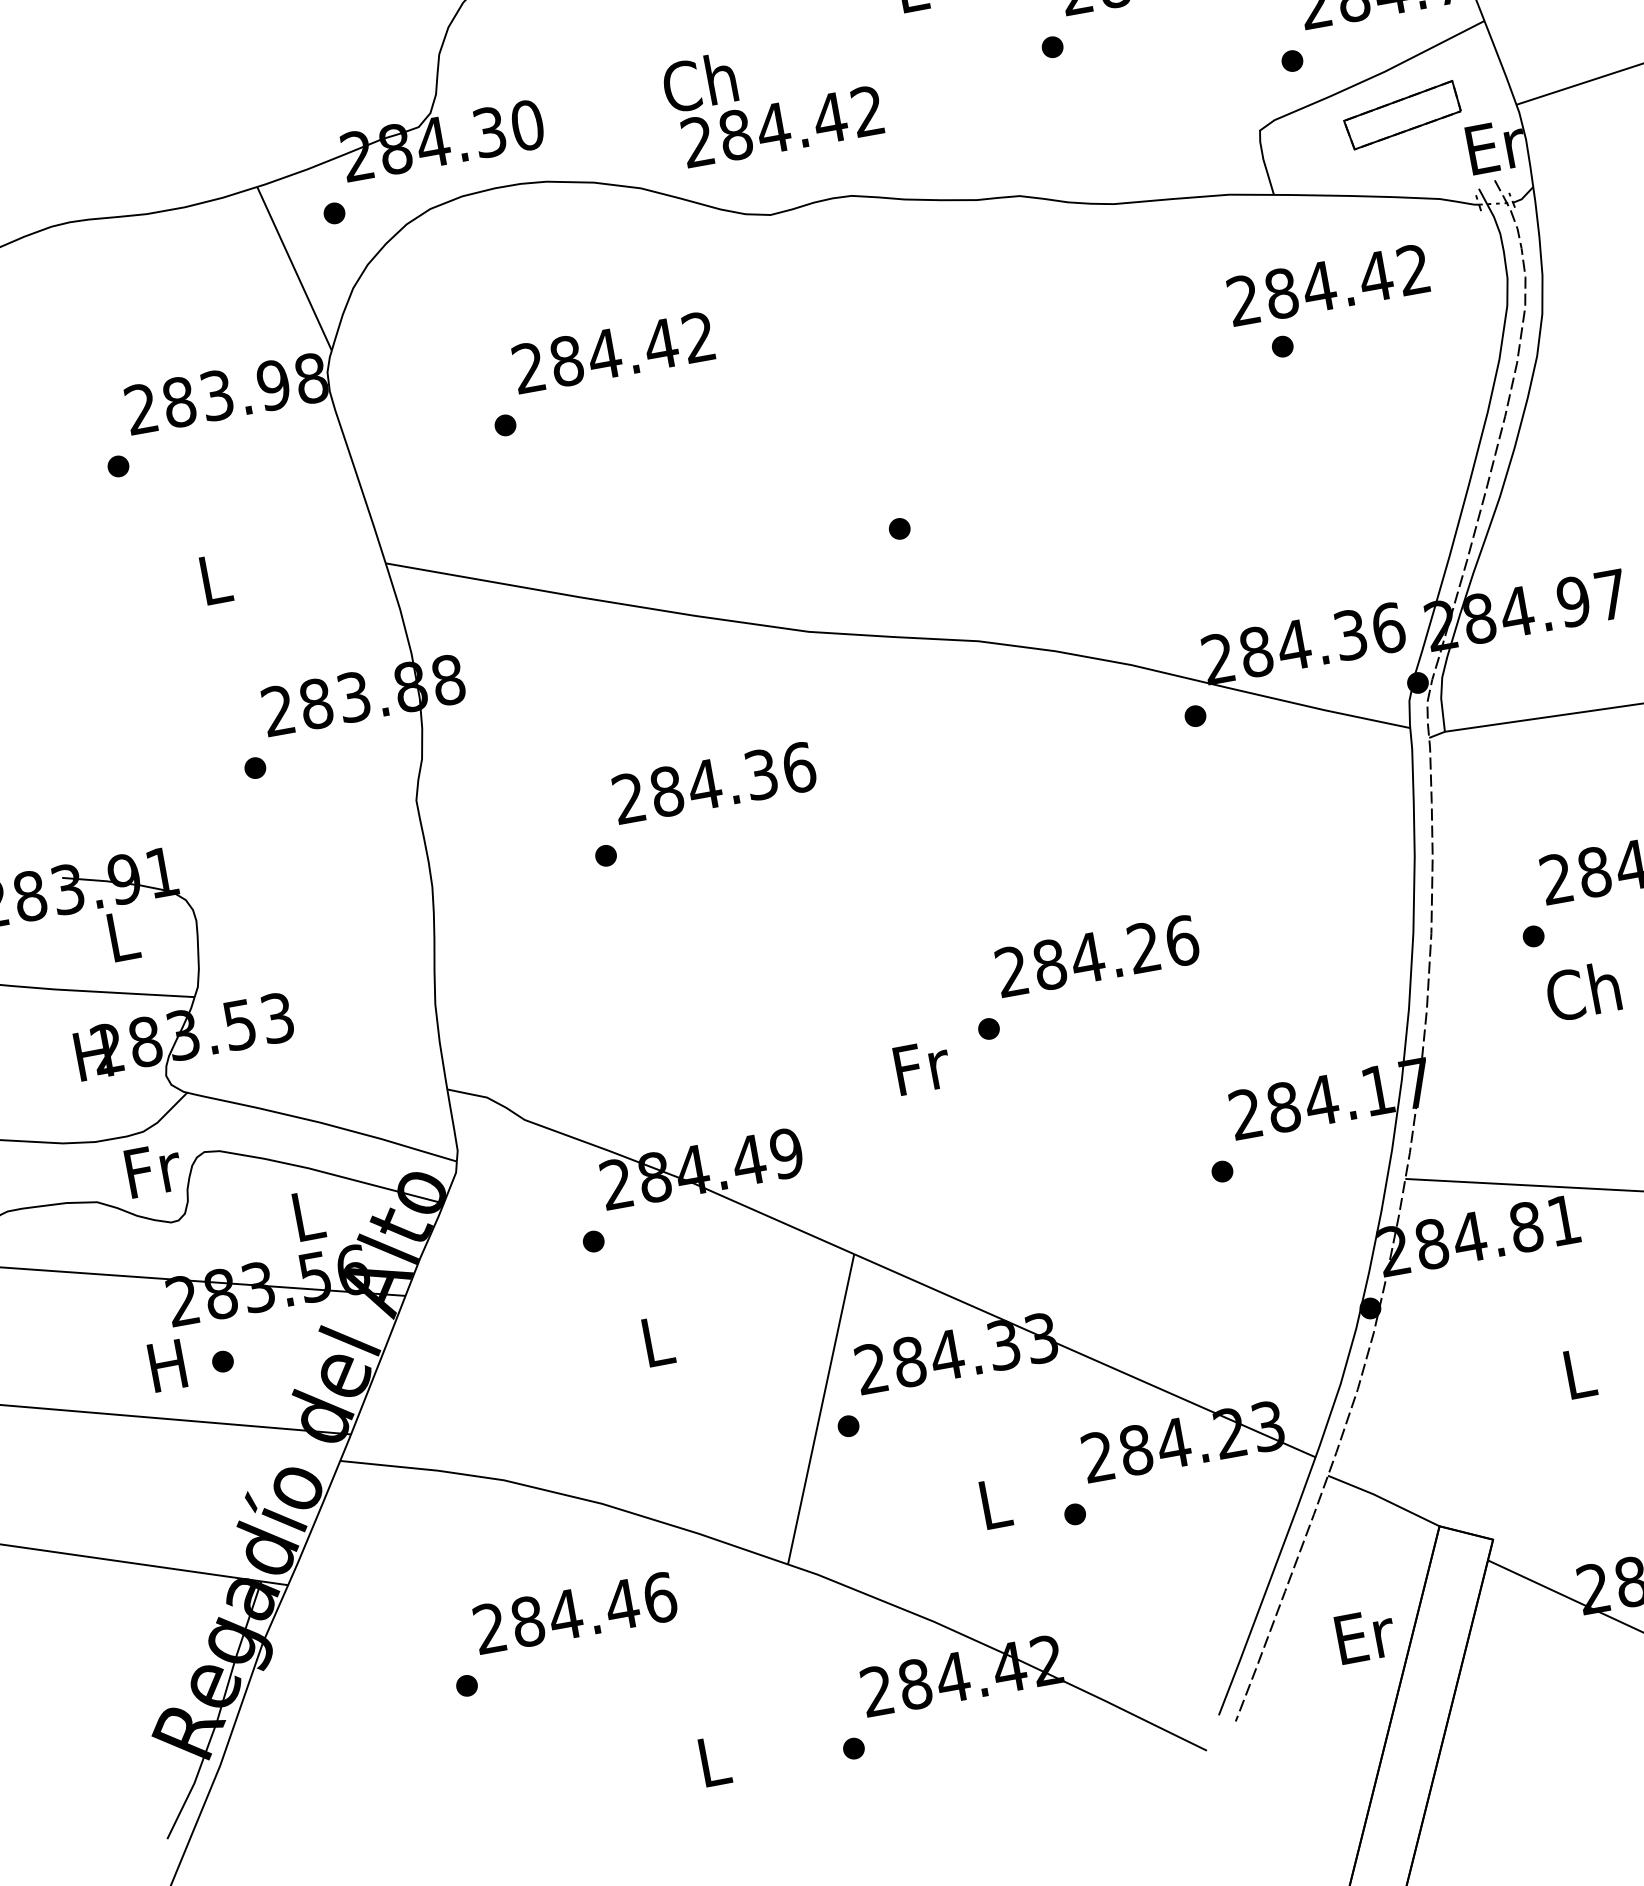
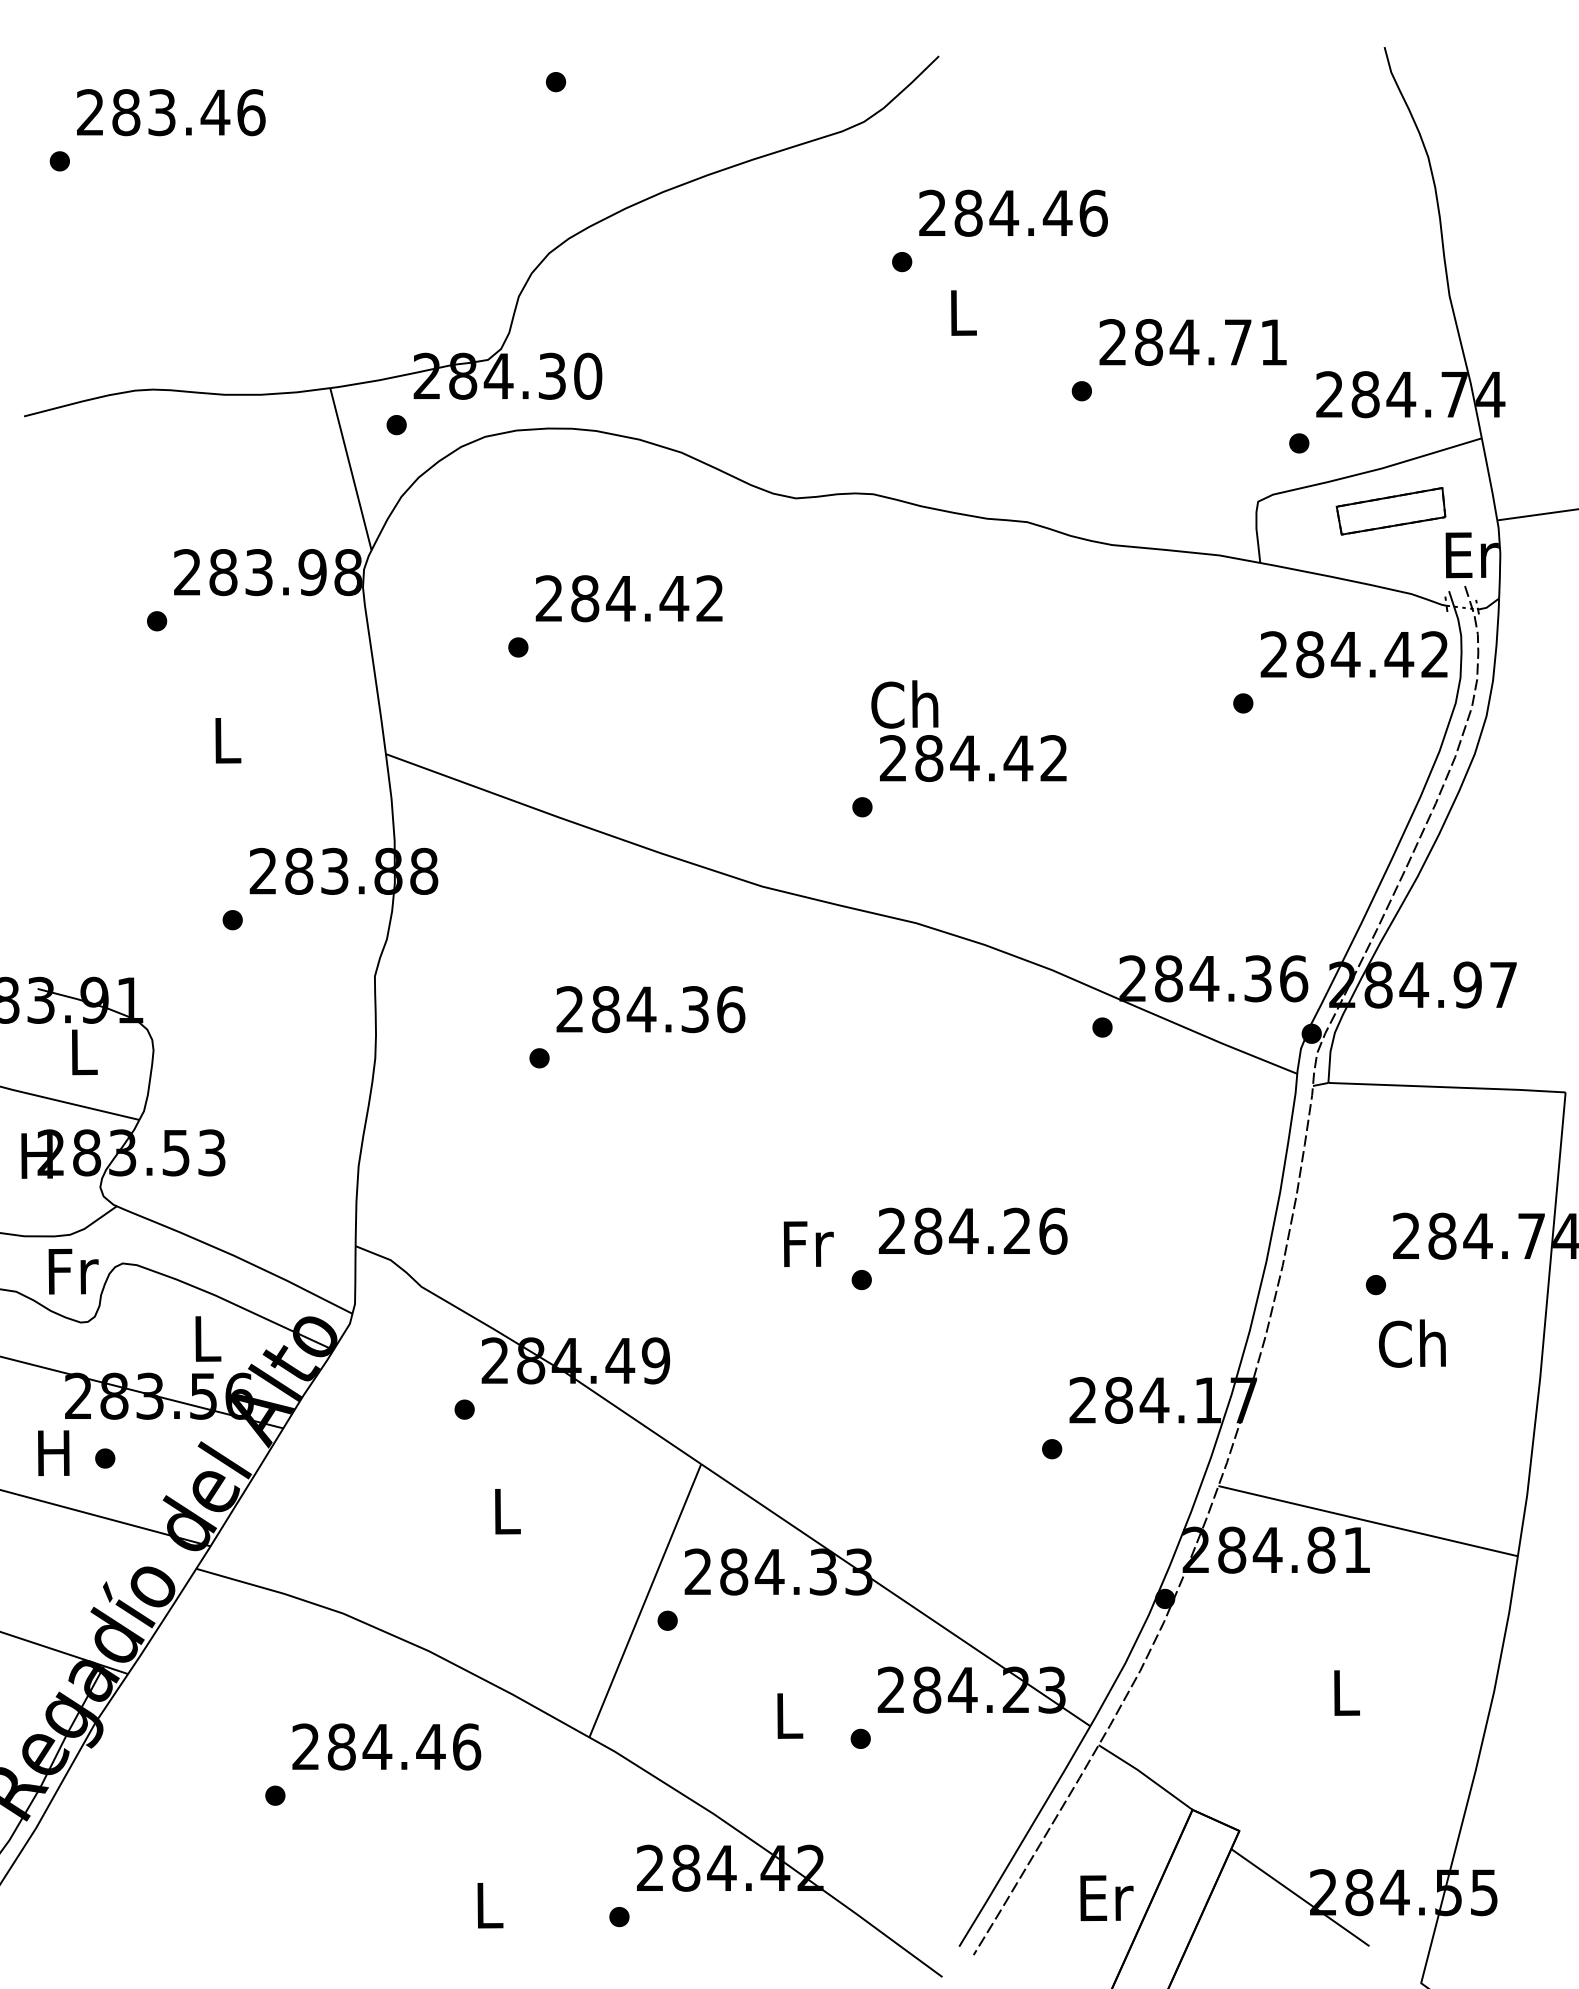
text: (772, 98) -> (968, 730), moved
text: (1327, 285) -> (1353, 654), moved
text: (922, 1066) -> (808, 1243), moved

